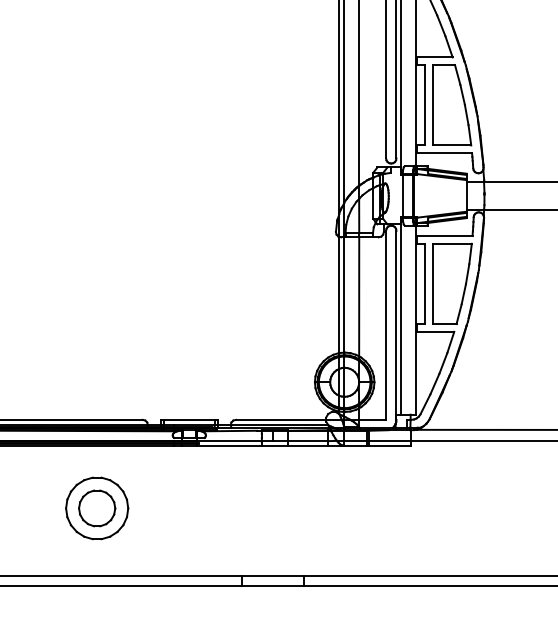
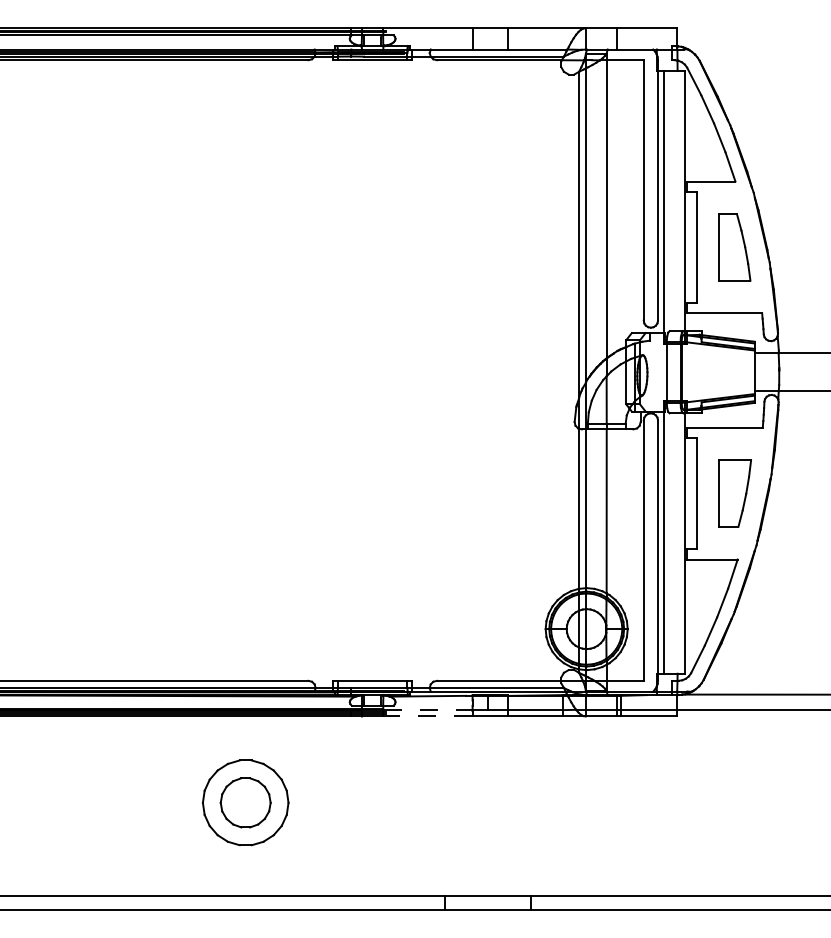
part: (451, 105) -> (734, 247), size x0.6
part: (451, 283) -> (734, 493), size x0.6
line: (229, 441) -> (428, 710), solid -> dashed
line: (229, 445) -> (427, 716), solid -> dashed

